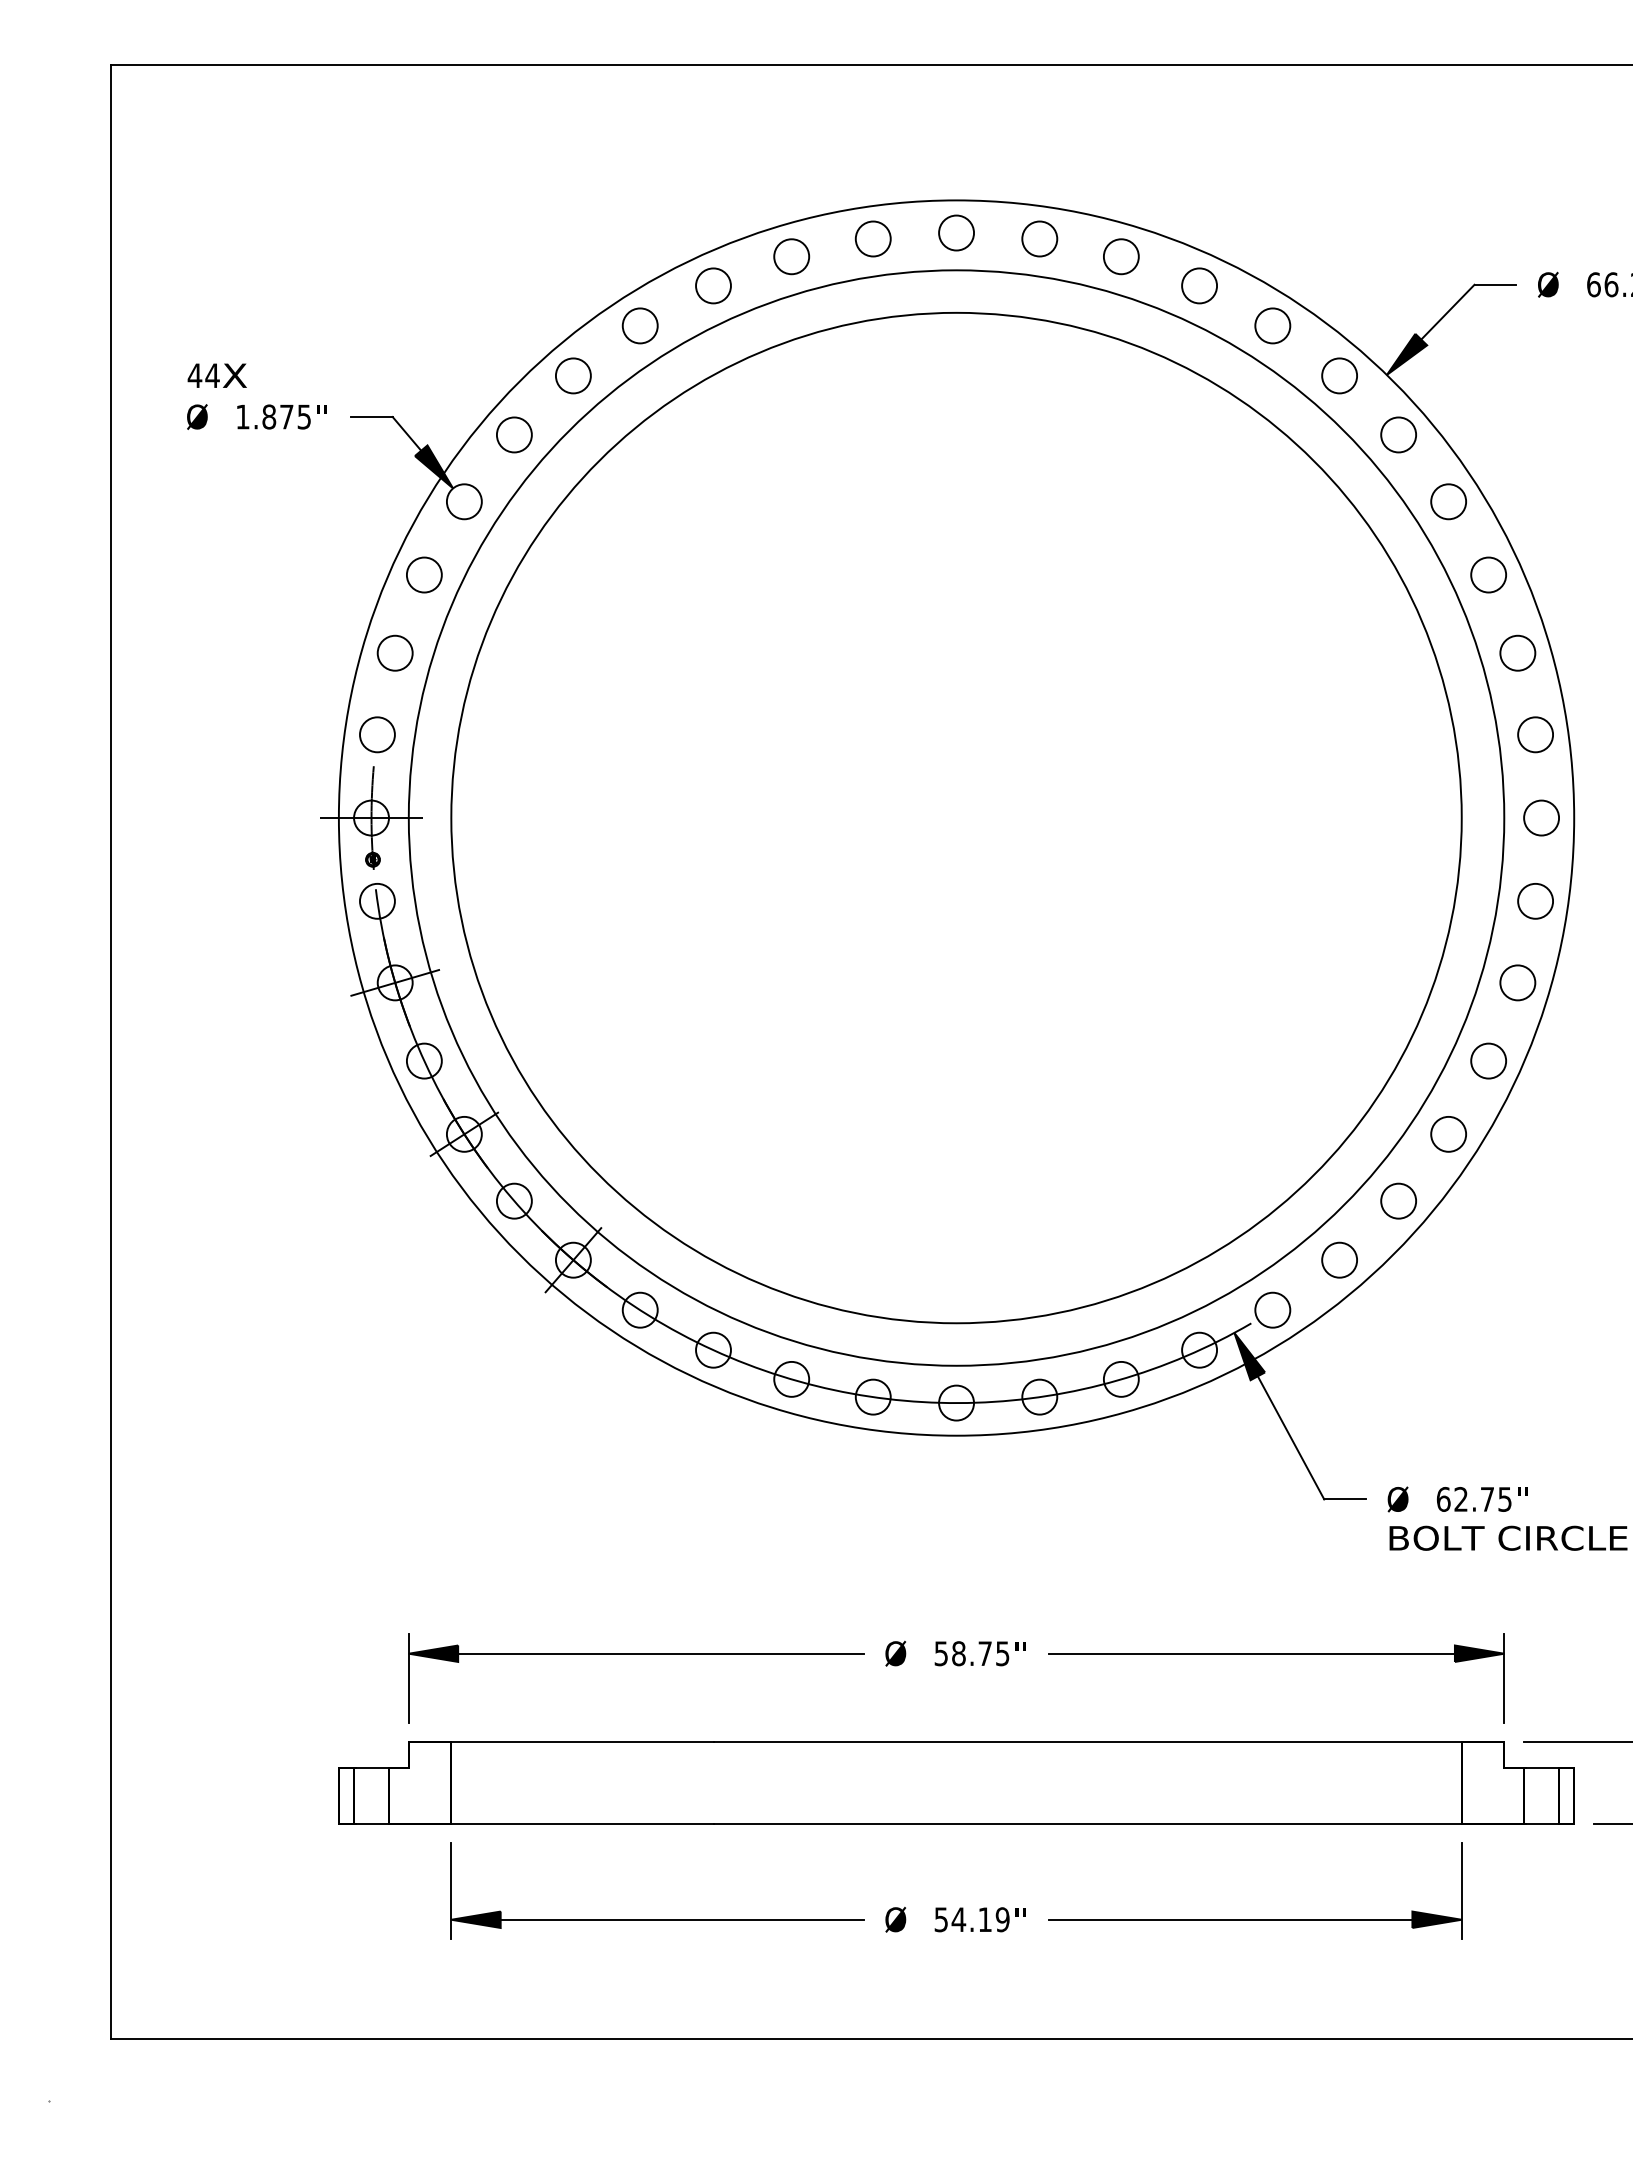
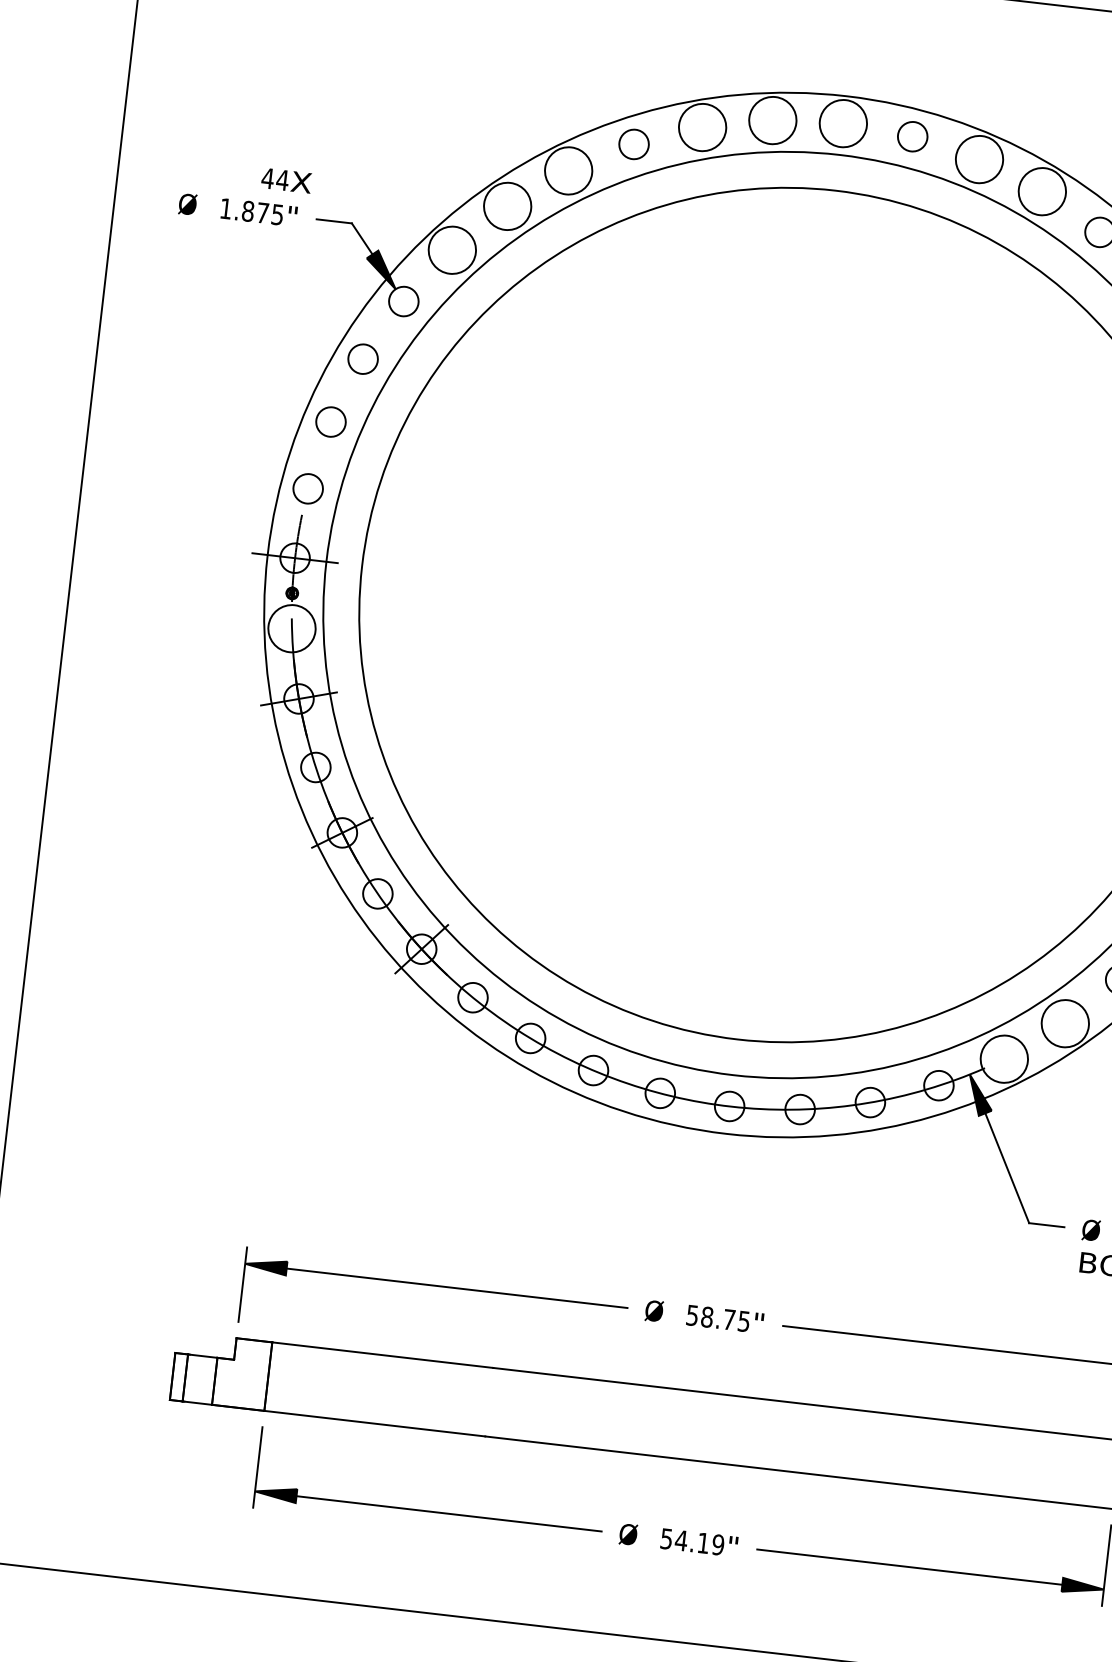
circle: (956, 232) -> (843, 123), size x1.6
circle: (872, 238) -> (772, 120), size x1.6
circle: (791, 256) -> (702, 127), size x1.6
circle: (1120, 256) -> (978, 159), size x1.6
circle: (1199, 285) -> (1042, 191), size x1.6
circle: (639, 325) -> (568, 170), size x1.6
text: (216, 375) -> (286, 180), moved
circle: (572, 375) -> (506, 205), size x1.6
circle: (513, 434) -> (451, 249), size x1.6
circle: (377, 900) -> (292, 628), size x1.6
circle: (1339, 1259) -> (1065, 1023), size x1.6
circle: (1272, 1309) -> (1004, 1058), size x1.6

